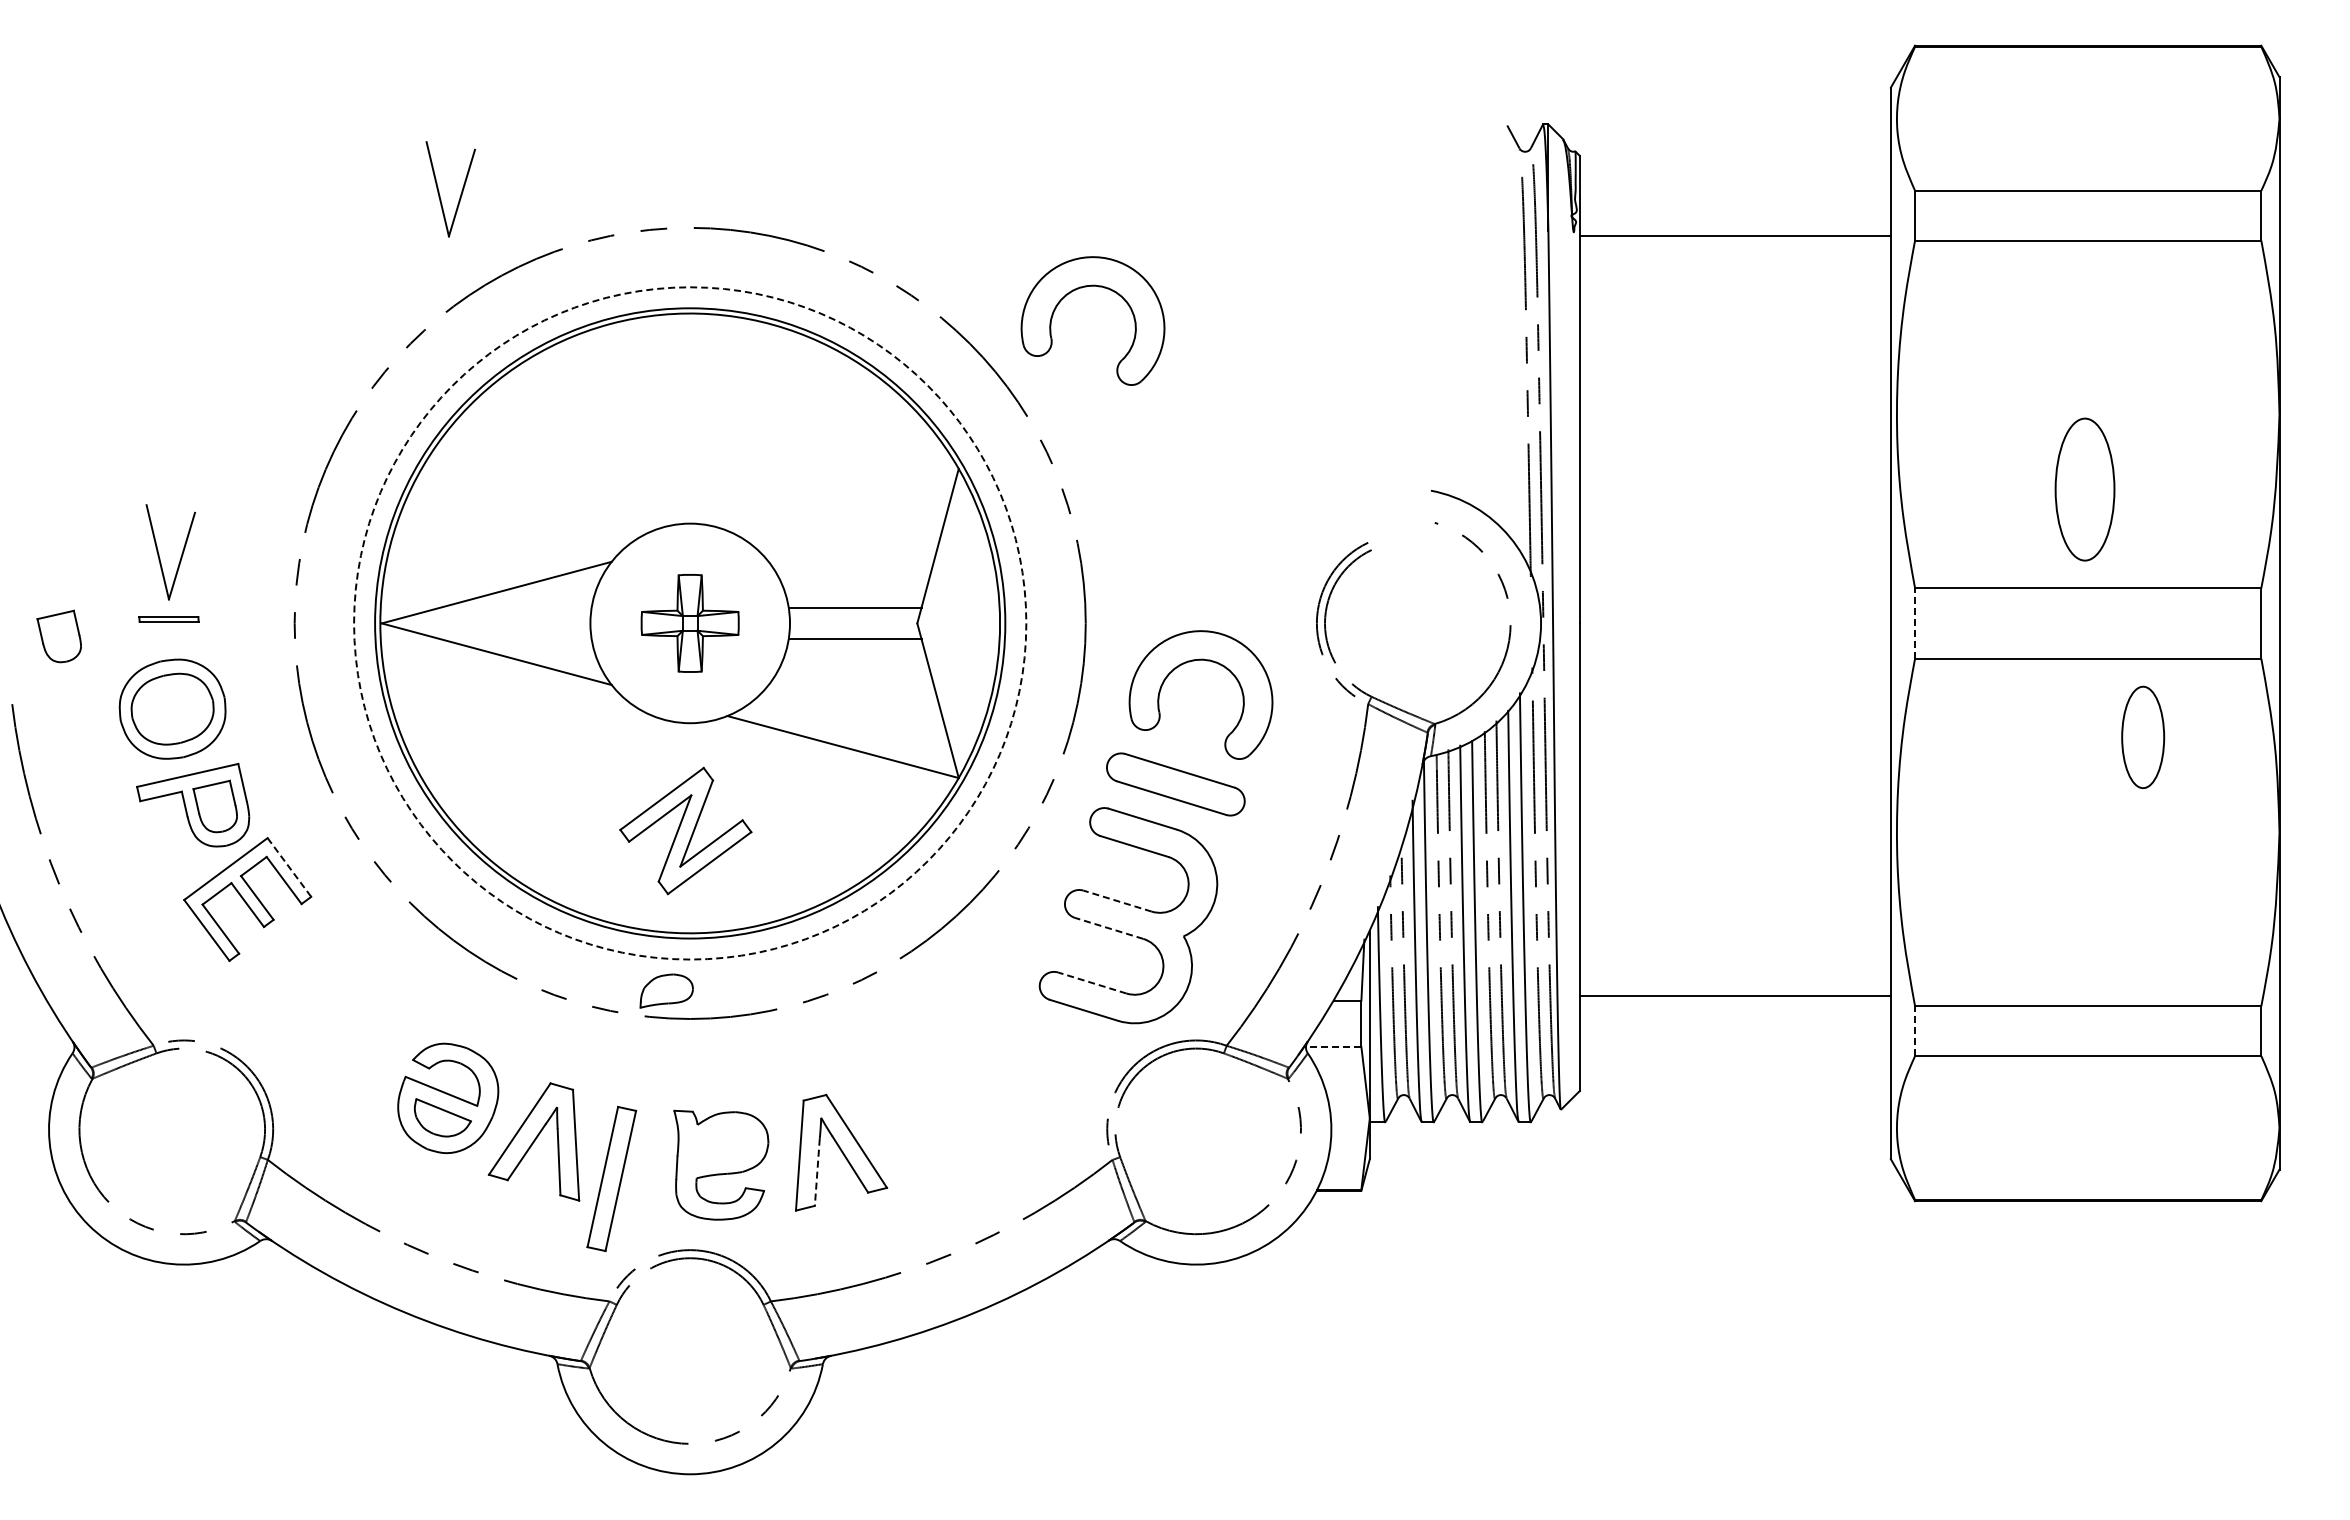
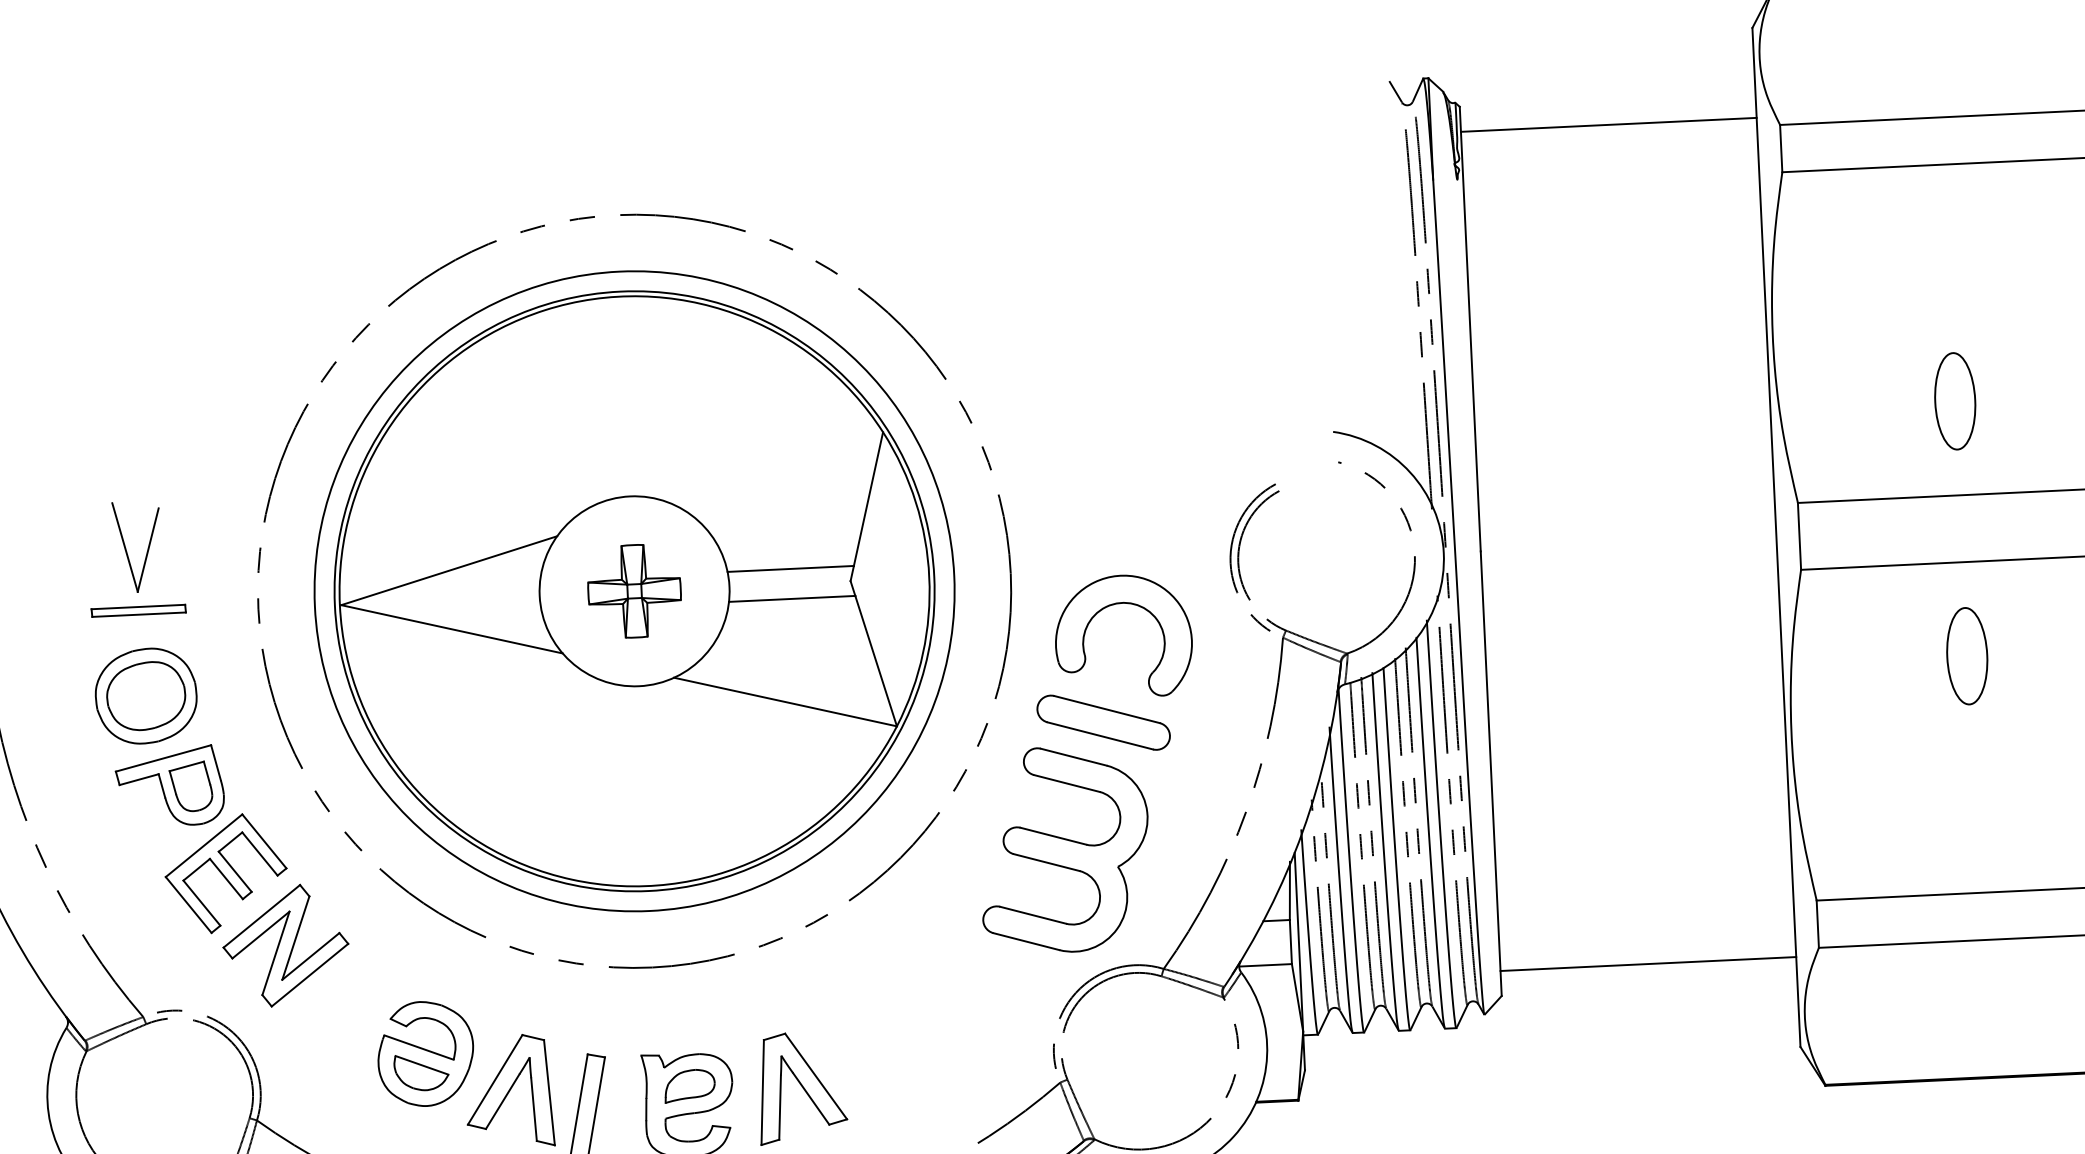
part: (460, 193) -> (396, 192), removed
line: (1734, 236) -> (1607, 125), moved
part: (1086, 287) -> (996, 254), removed
part: (2085, 488) -> (1955, 400), size x0.71
part: (168, 619) -> (138, 610), size x1.67
line: (1915, 622) -> (1799, 535), dashed -> solid
circle: (690, 623) -> (634, 591), dashed -> solid
part: (58, 636) -> (34, 632), removed
part: (2143, 736) -> (1967, 655), moved
part: (685, 830) -> (285, 945), moved
line: (289, 867) -> (264, 841), dashed -> solid
line: (1117, 901) -> (1053, 836), dashed -> solid
line: (1109, 928) -> (1047, 862), dashed -> solid
line: (1092, 983) -> (1033, 915), dashed -> solid
part: (666, 990) -> (689, 1085), moved
line: (1734, 995) -> (1647, 963), moved
line: (1915, 1031) -> (1818, 924), dashed -> solid
line: (1333, 1047) -> (1265, 965), dashed -> solid
line: (817, 1172) -> (780, 1107), dashed -> solid

